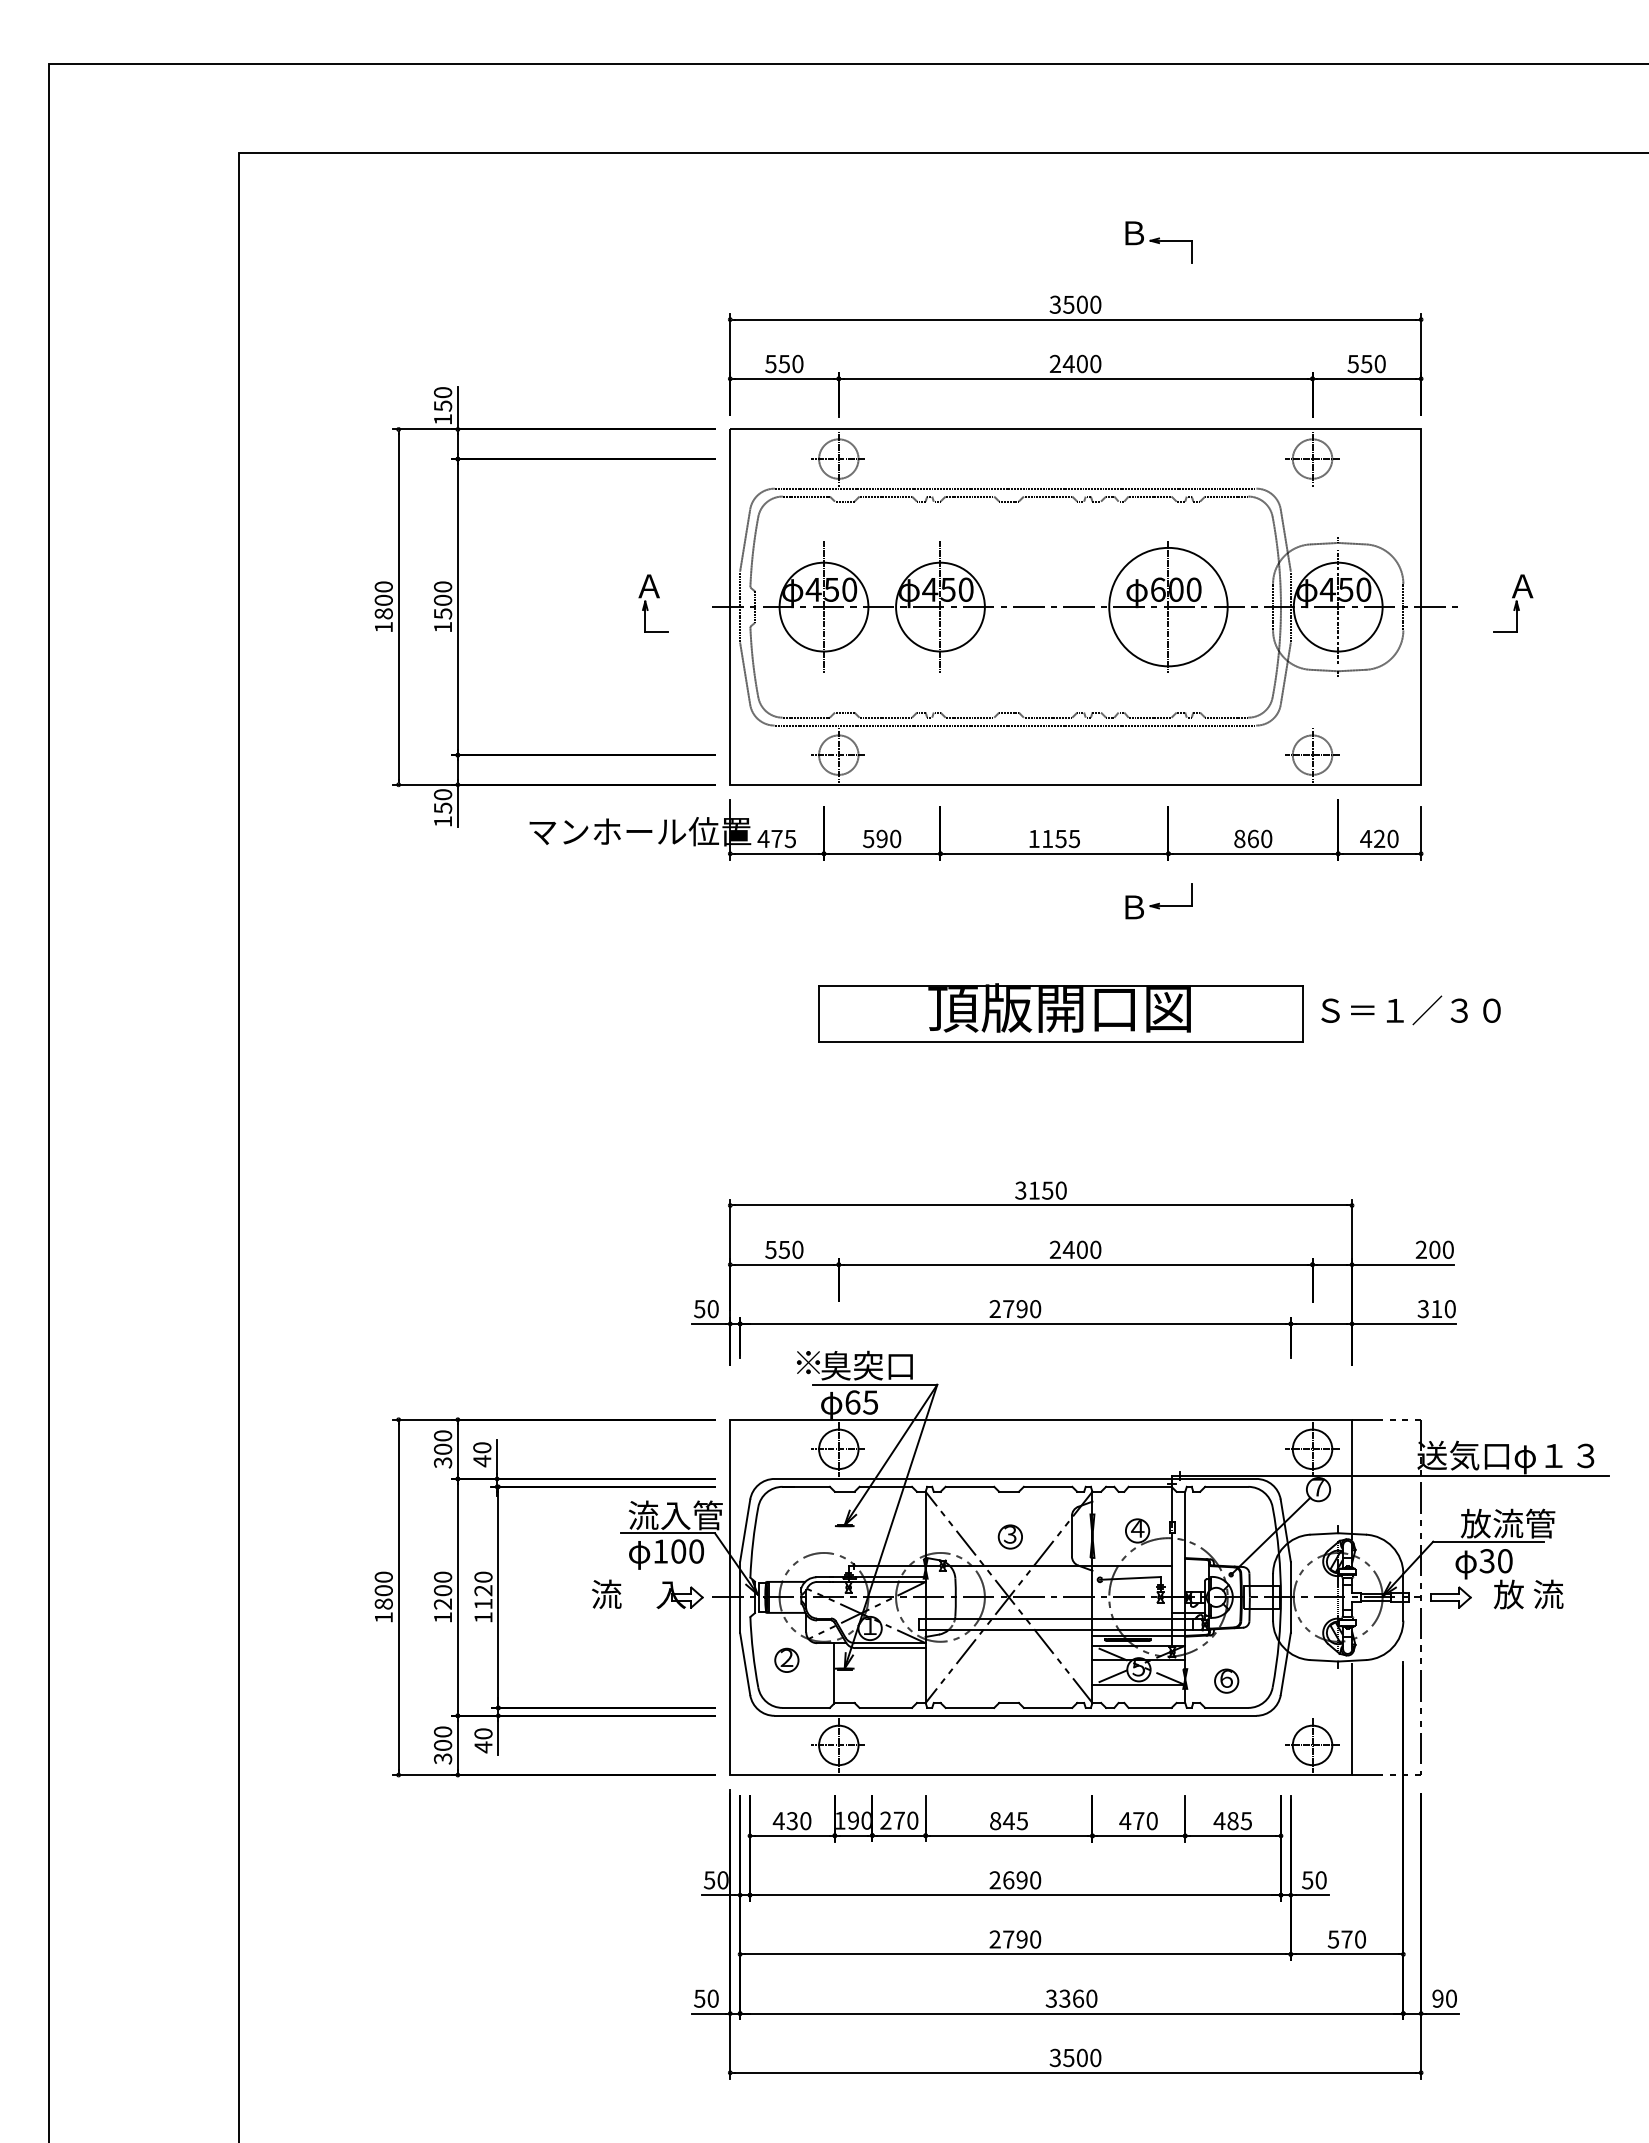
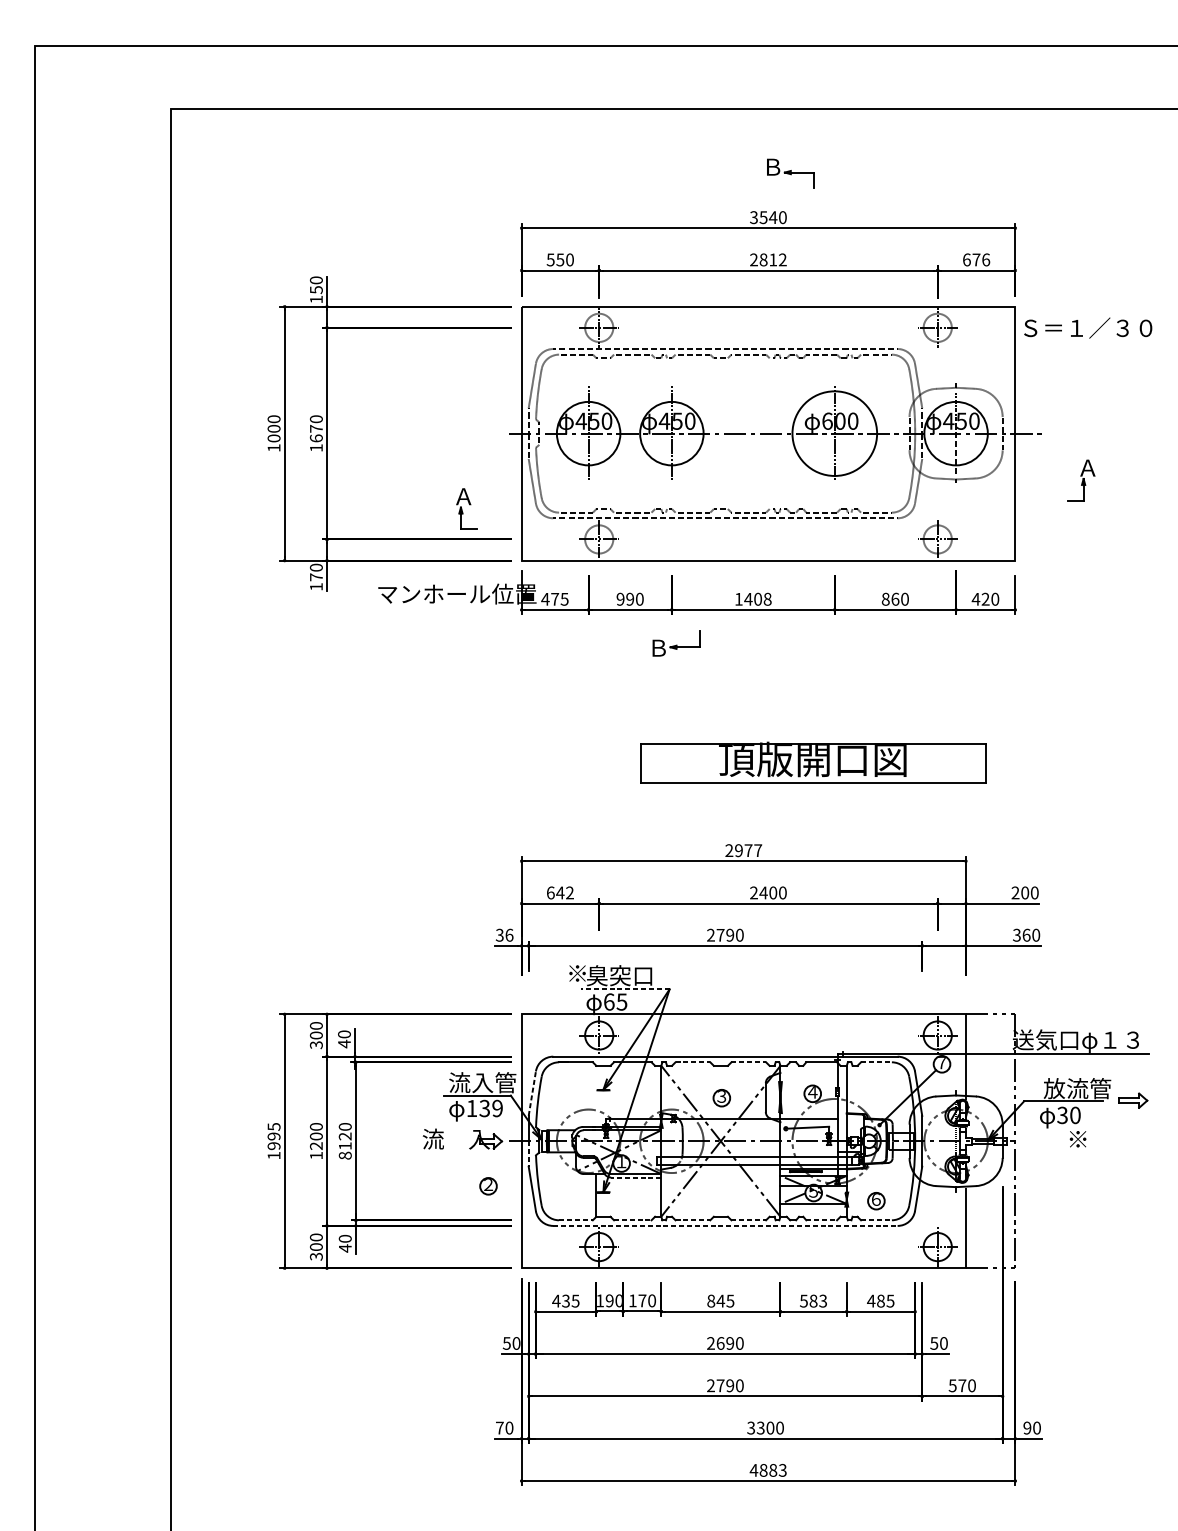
part: (1158, 242) -> (790, 173), moved
text: (1082, 304) -> (773, 217), 3500 -> 3540
text: (1081, 363) -> (772, 259), 2400 -> 2812
text: (1366, 363) -> (976, 259), 550 -> 676
part: (1513, 603) -> (1081, 480), moved
part: (647, 605) -> (462, 510), moved
text: (442, 606) -> (316, 433), 1500 -> 1670
text: (383, 613) -> (273, 438), 1800 -> 1000
text: (443, 807) -> (316, 576), 150 -> 170
text: (868, 838) -> (620, 598), 590 -> 990
text: (1060, 838) -> (757, 598), 1155 -> 1408
part: (1158, 901) -> (676, 644), moved
text: (1410, 1010) -> (1087, 328), moved
part: (1060, 1012) -> (813, 762), moved
text: (1040, 1190) -> (743, 850), 3150 -> 2977
text: (784, 1249) -> (560, 892), 550 -> 642
text: (706, 1309) -> (504, 935), 50 -> 36
text: (1436, 1309) -> (1026, 935), 310 -> 360
line: (875, 1384) -> (625, 989), solid -> dashed
line: (970, 1486) -> (693, 1062), solid -> dashed
line: (1048, 1486) -> (749, 1062), solid -> dashed
line: (1226, 1486) -> (876, 1062), solid -> dashed
line: (745, 1530) -> (532, 1093), solid -> dashed
text: (687, 1551) -> (491, 1108), 100 -> 139
text: (383, 1590) -> (273, 1136), 1800 -> 1995
text: (1528, 1594) -> (1092, 1139), 放 流 -> ※
part: (1450, 1597) -> (1132, 1100), moved
line: (740, 1615) -> (528, 1154), solid -> dashed
text: (483, 1617) -> (345, 1155), 1120 -> 8120
line: (890, 1648) -> (636, 1177), solid -> dashed
part: (786, 1659) -> (488, 1185), moved
line: (806, 1707) -> (576, 1219), solid -> dashed
line: (886, 1707) -> (633, 1219), solid -> dashed
line: (970, 1707) -> (693, 1219), solid -> dashed
line: (1048, 1707) -> (749, 1219), solid -> dashed
line: (1150, 1707) -> (821, 1219), solid -> dashed
line: (1226, 1707) -> (876, 1219), solid -> dashed
line: (1015, 1715) -> (725, 1225), solid -> dashed
text: (885, 1820) -> (632, 1300), 270 -> 170
text: (805, 1821) -> (575, 1301), 430 -> 435
text: (1138, 1821) -> (813, 1301), 470 -> 583
text: (699, 1998) -> (499, 1427), 50 -> 70
text: (1078, 1998) -> (770, 1427), 3360 -> 3300
text: (1075, 2057) -> (768, 1470), 3500 -> 4883

